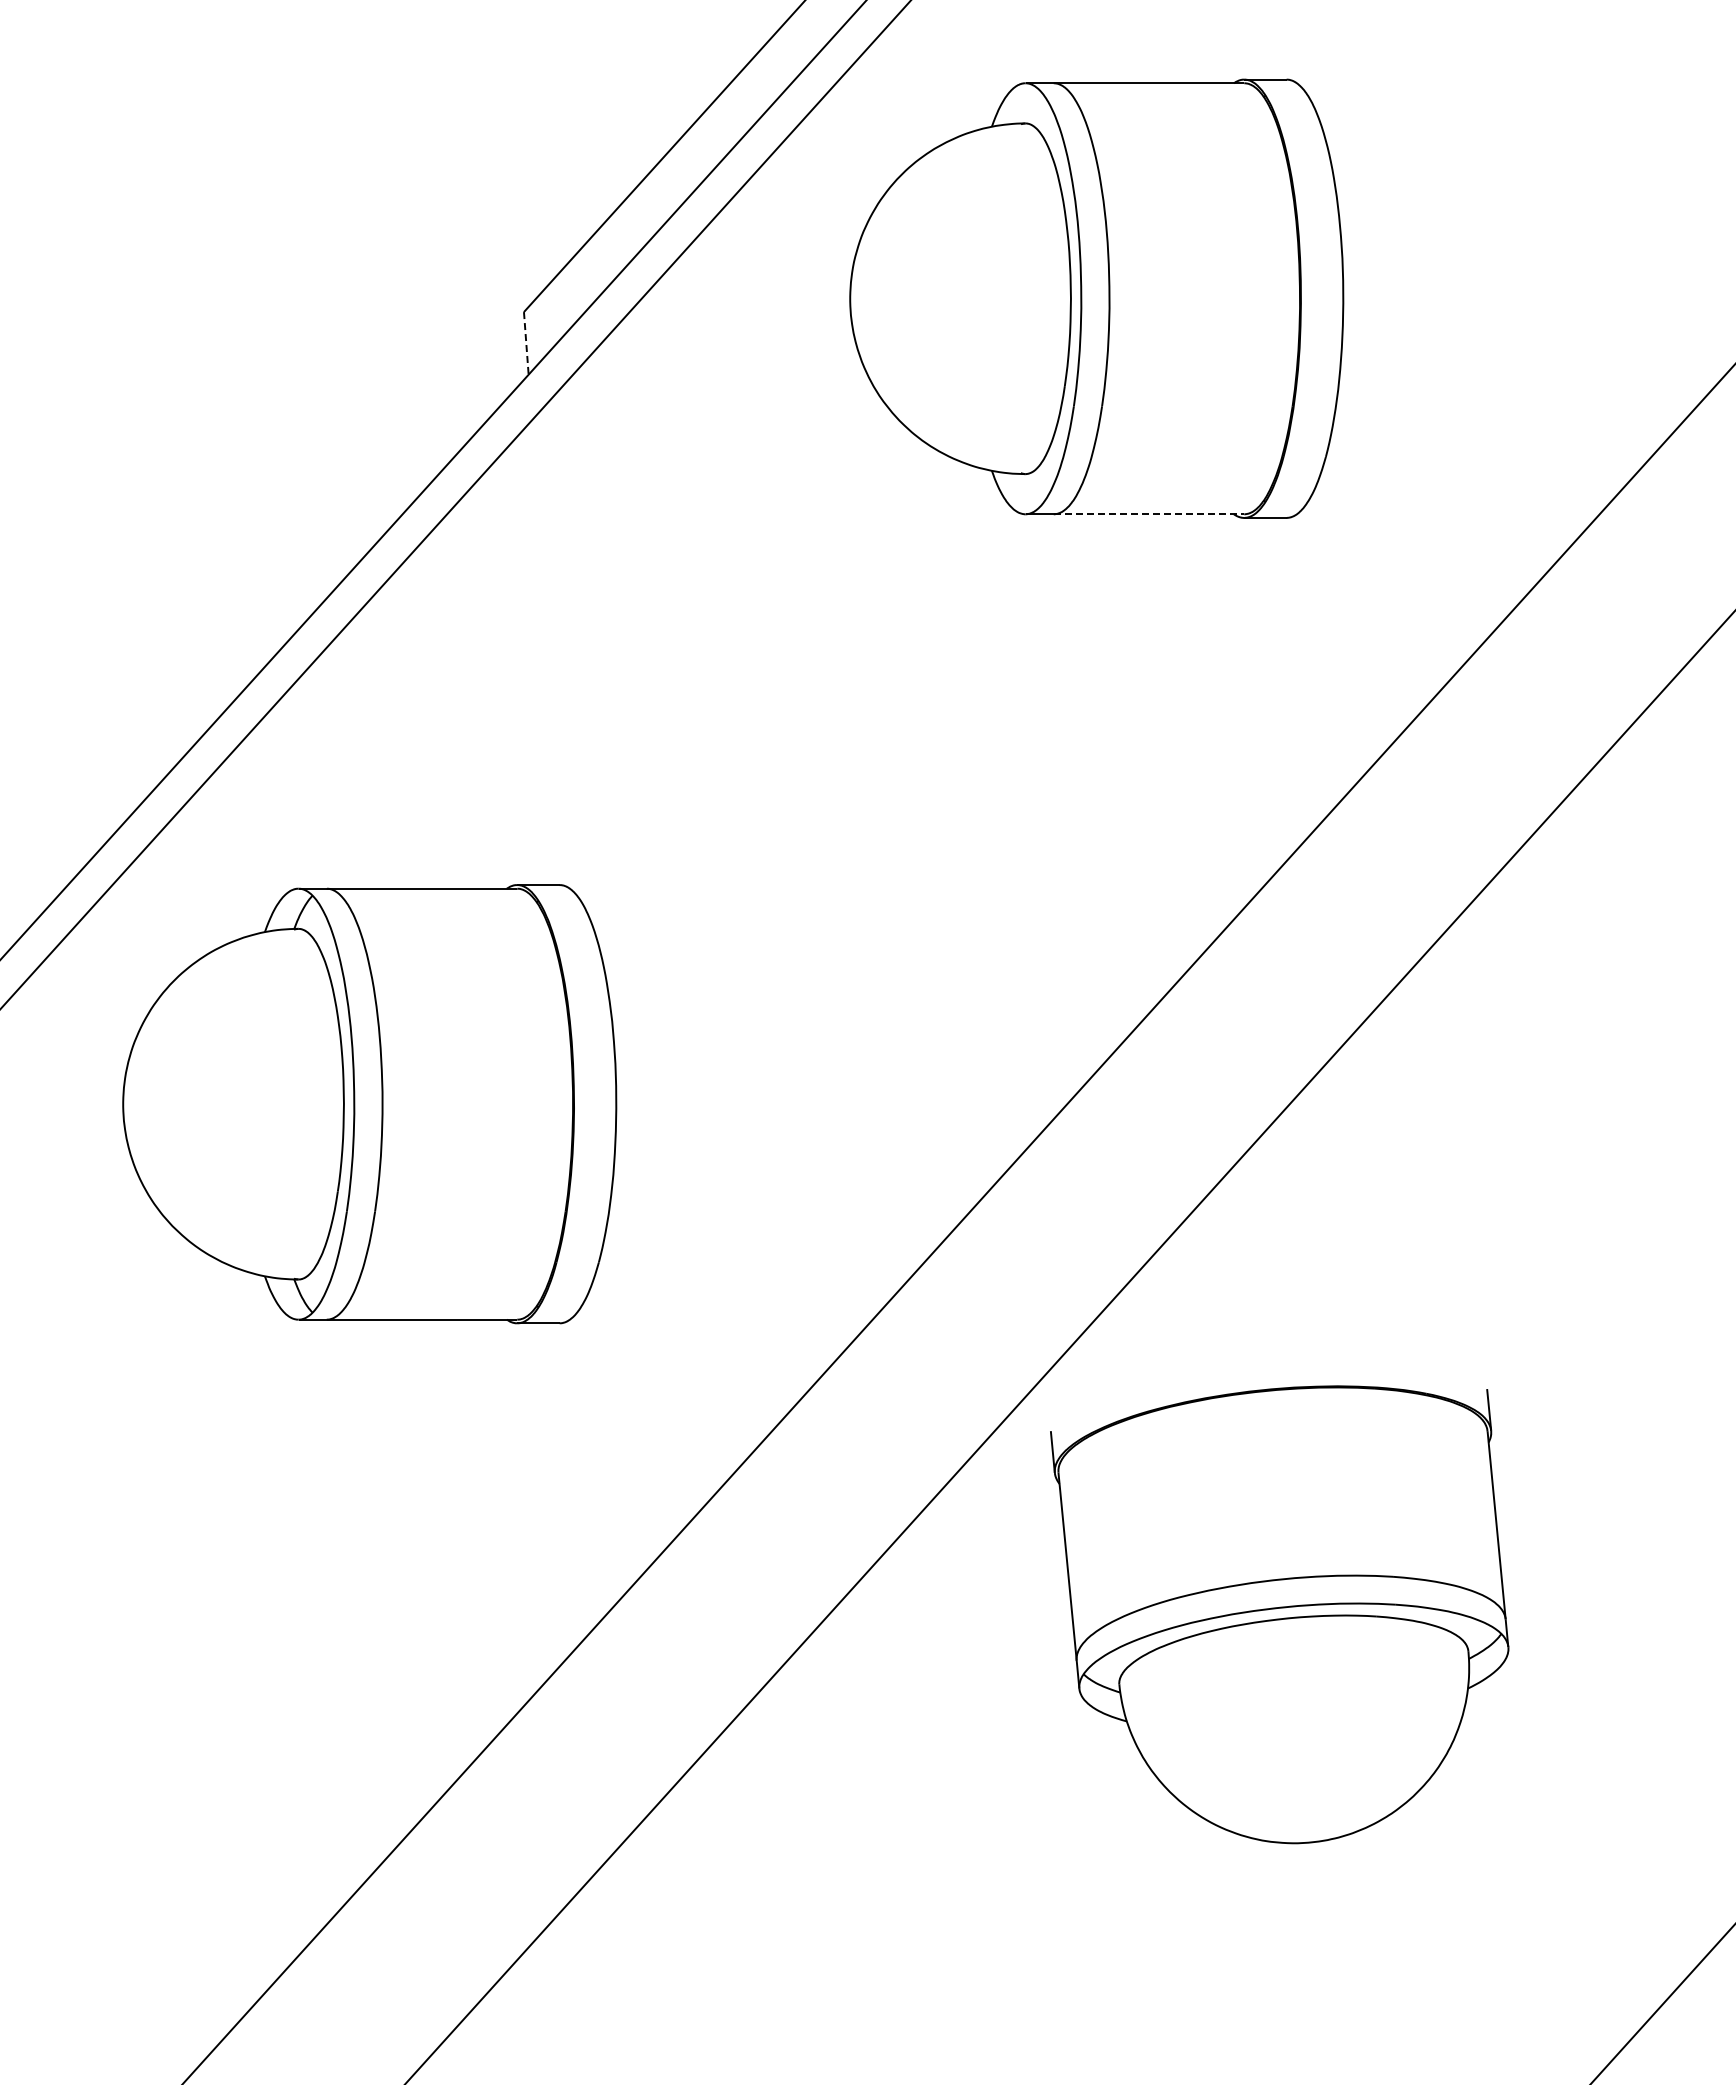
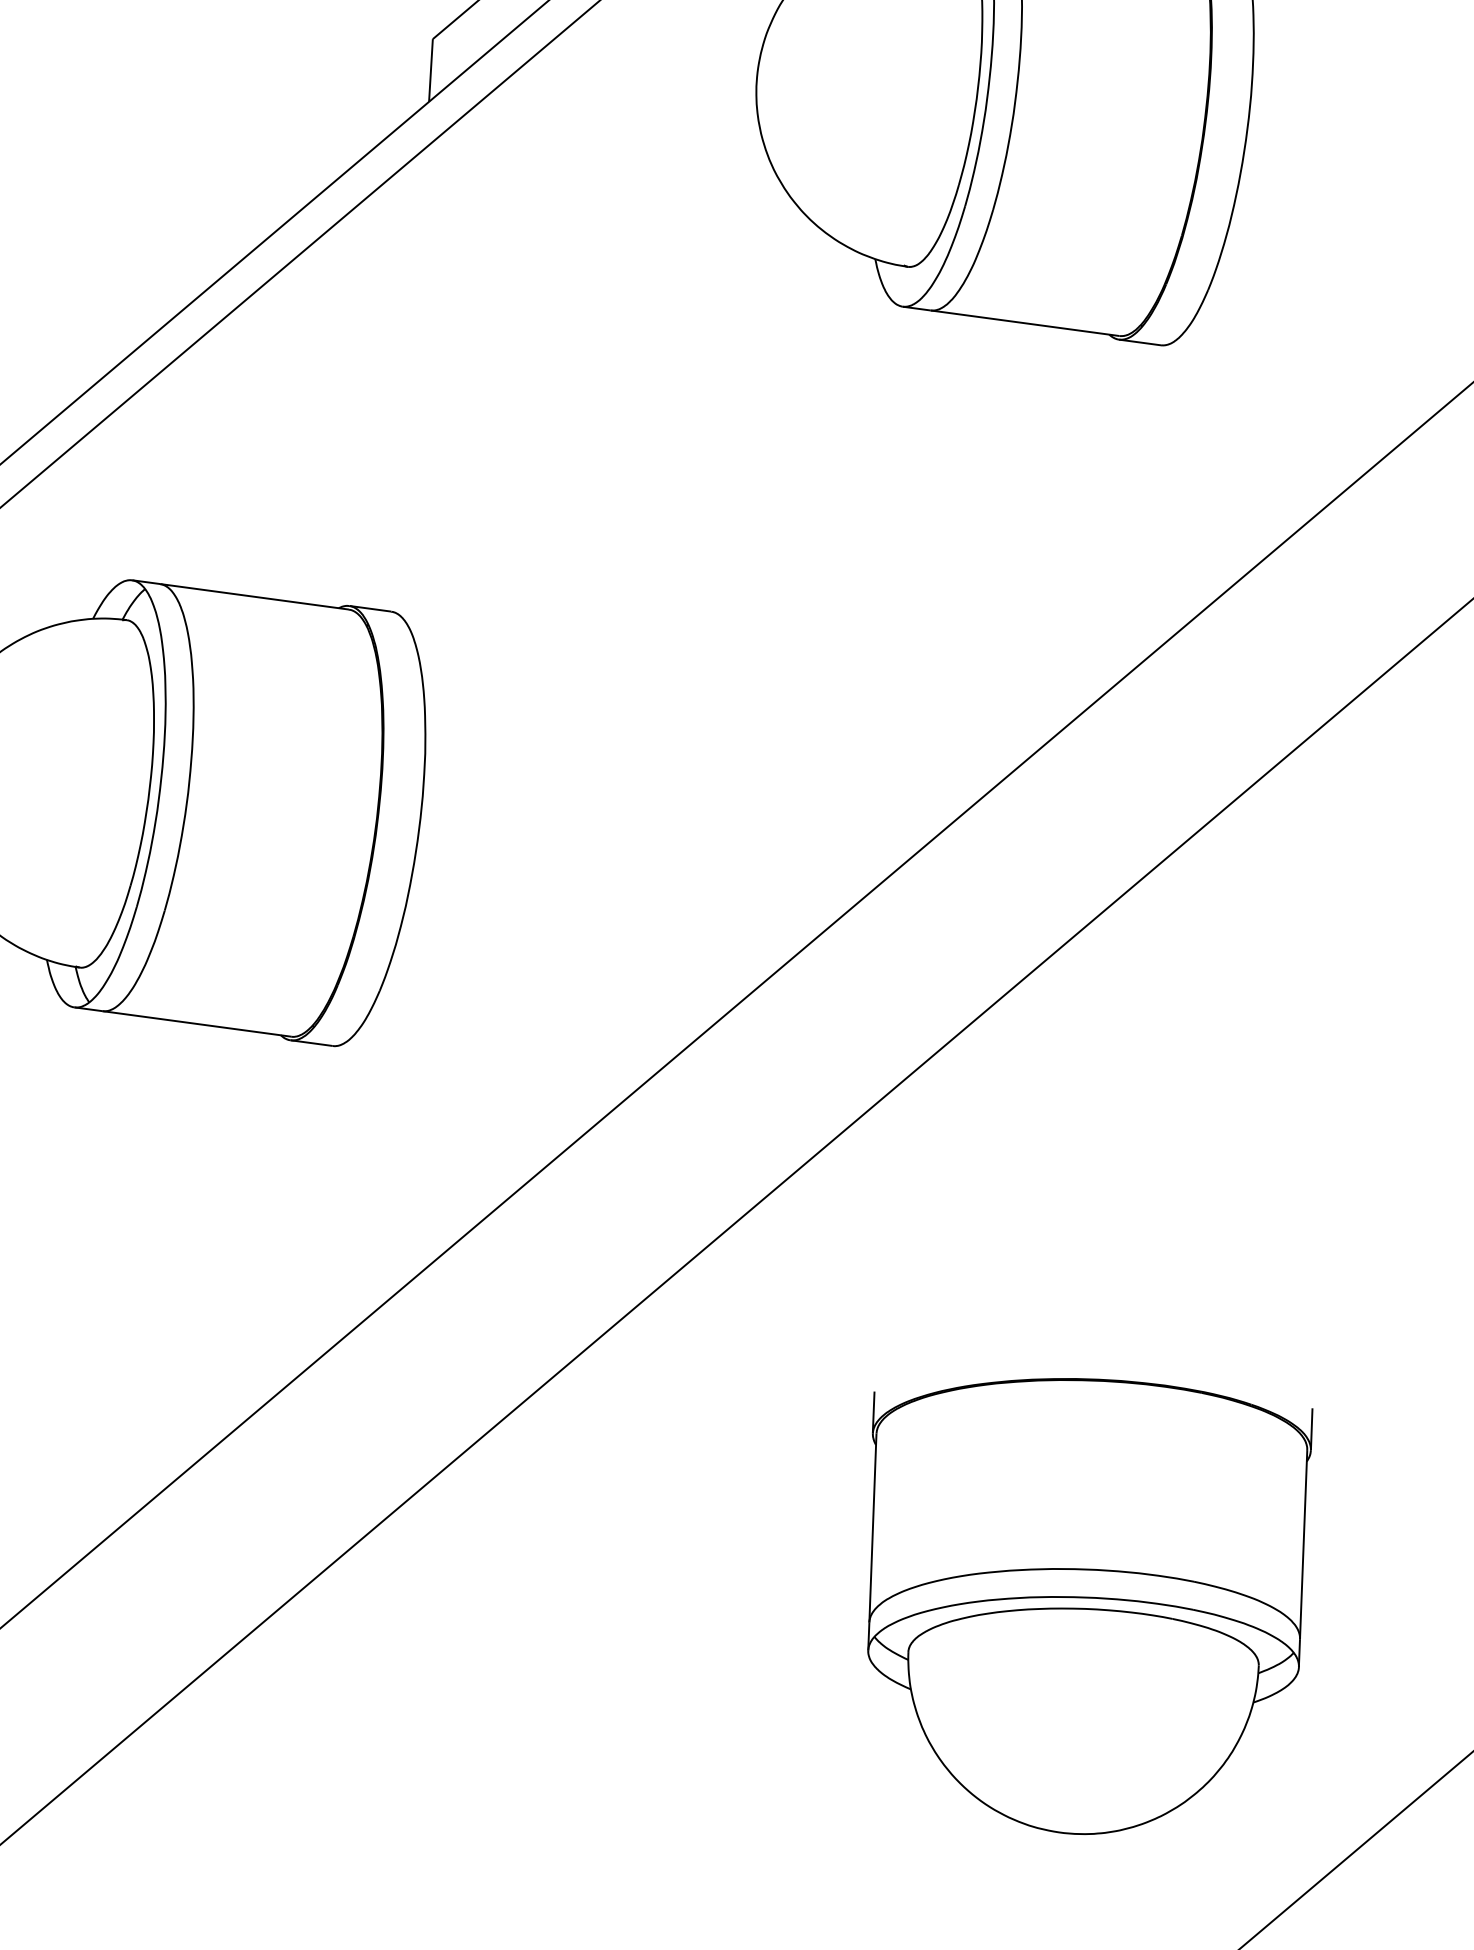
line: (526, 343) -> (431, 70), dashed -> solid
line: (1149, 514) -> (1025, 323), dashed -> solid
part: (1279, 1614) -> (1076, 1603), moved

